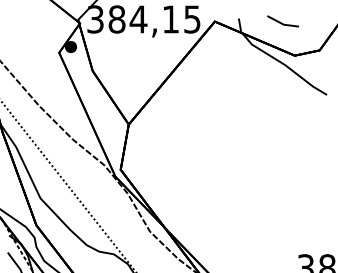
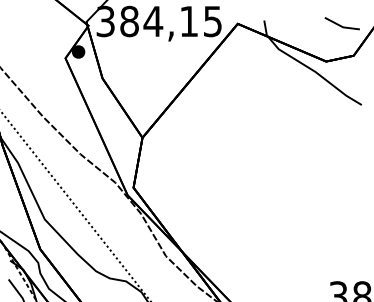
line: (281, 22) -> (340, 24), moved

